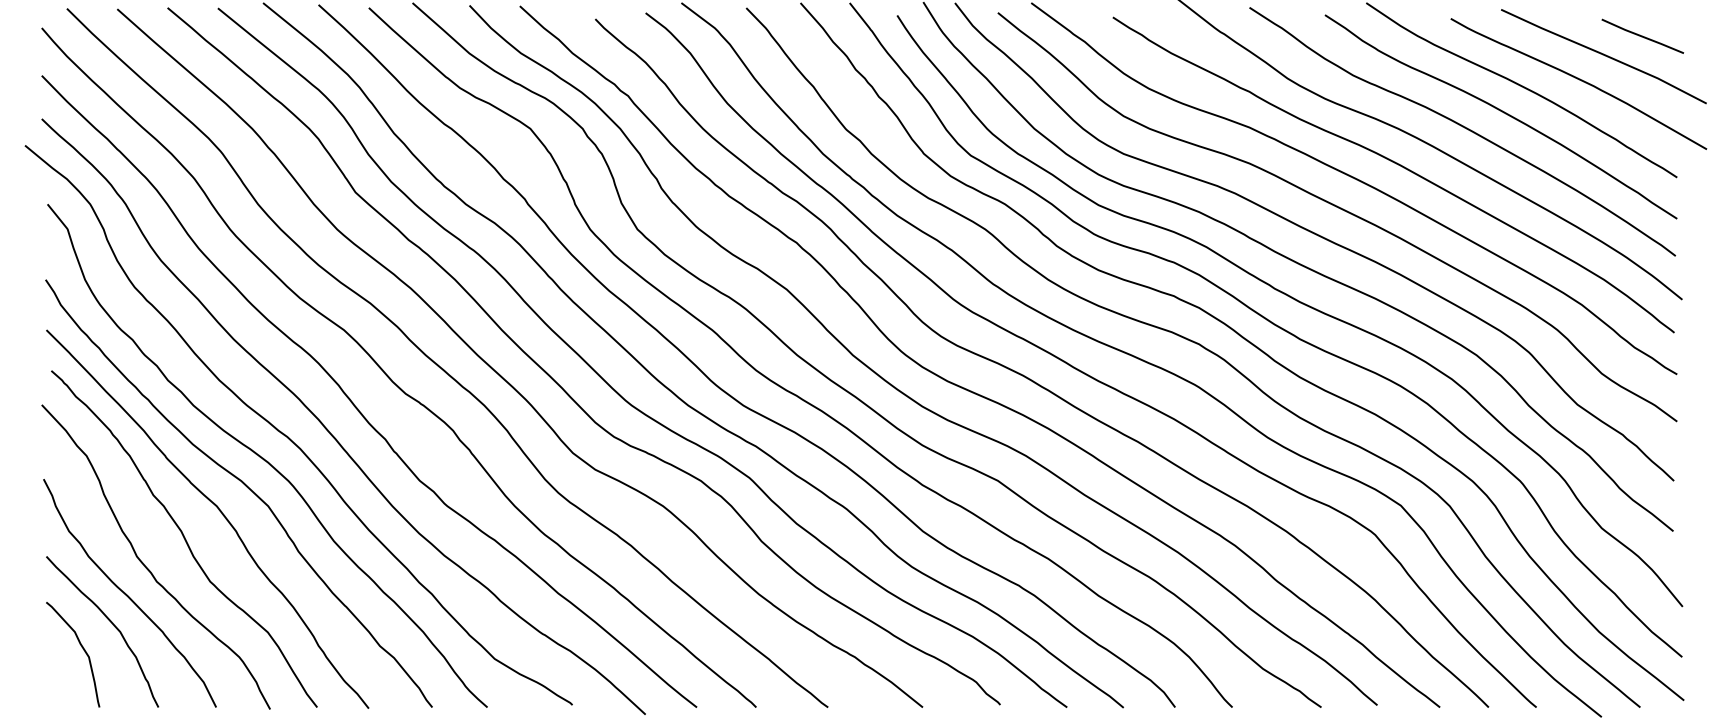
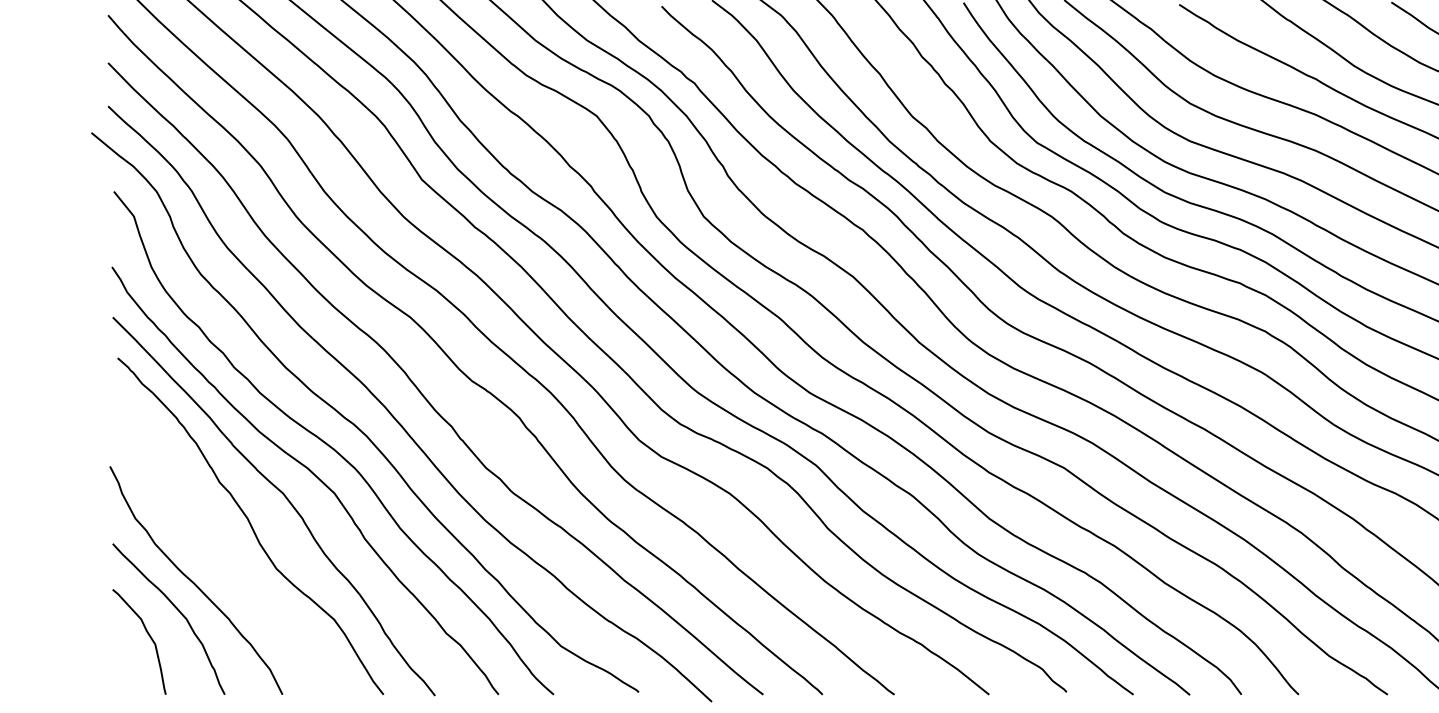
curve: (143, 562) -> (209, 549), removed

